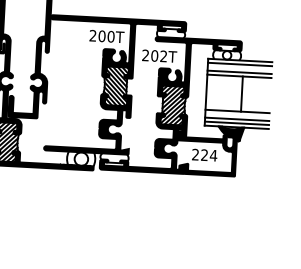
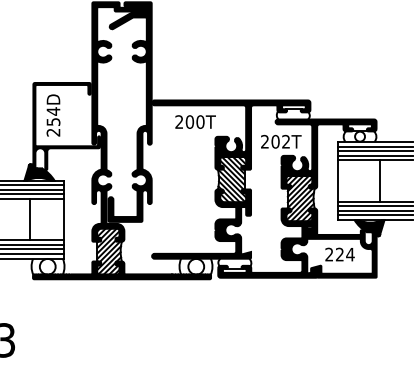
text: (106, 36) -> (195, 121), moved
line: (239, 68) -> (375, 151), added
line: (237, 115) -> (375, 206), added

